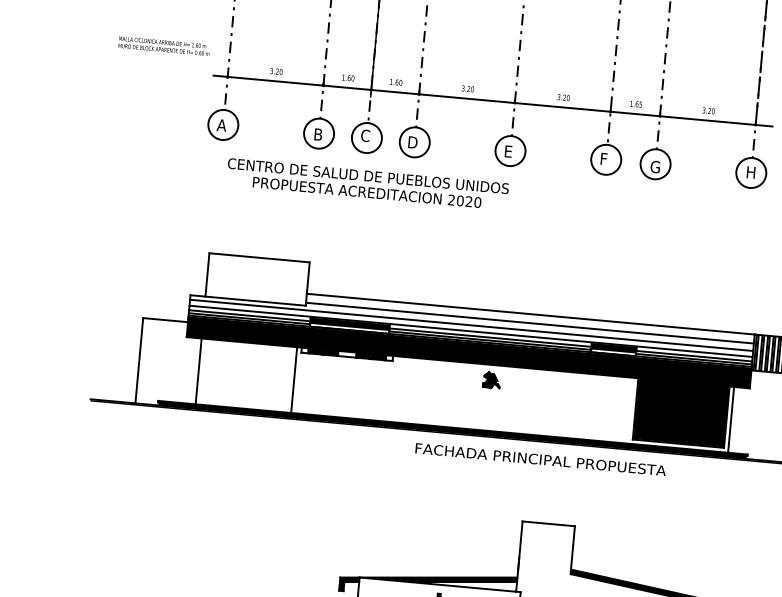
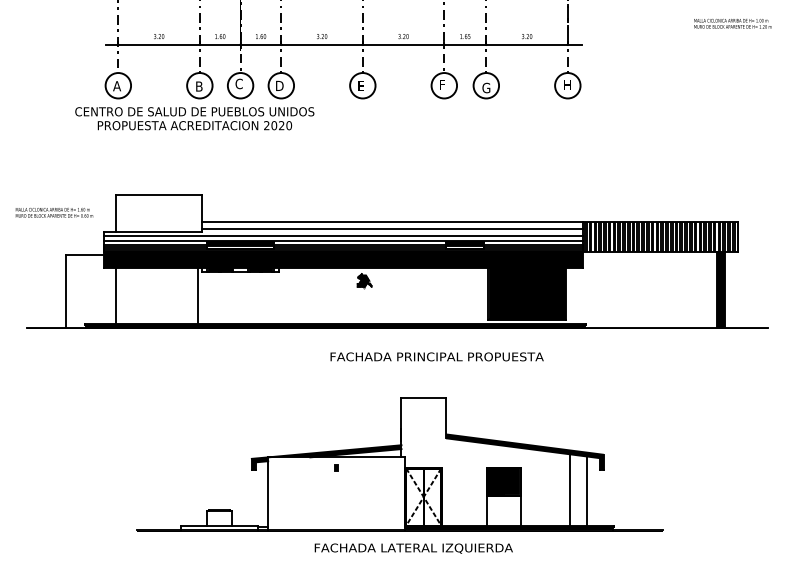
text: (164, 45) -> (54, 212), moved
text: (367, 183) -> (194, 118), moved
line: (730, 419) -> (569, 295), removed
text: (540, 459) -> (436, 356), moved

